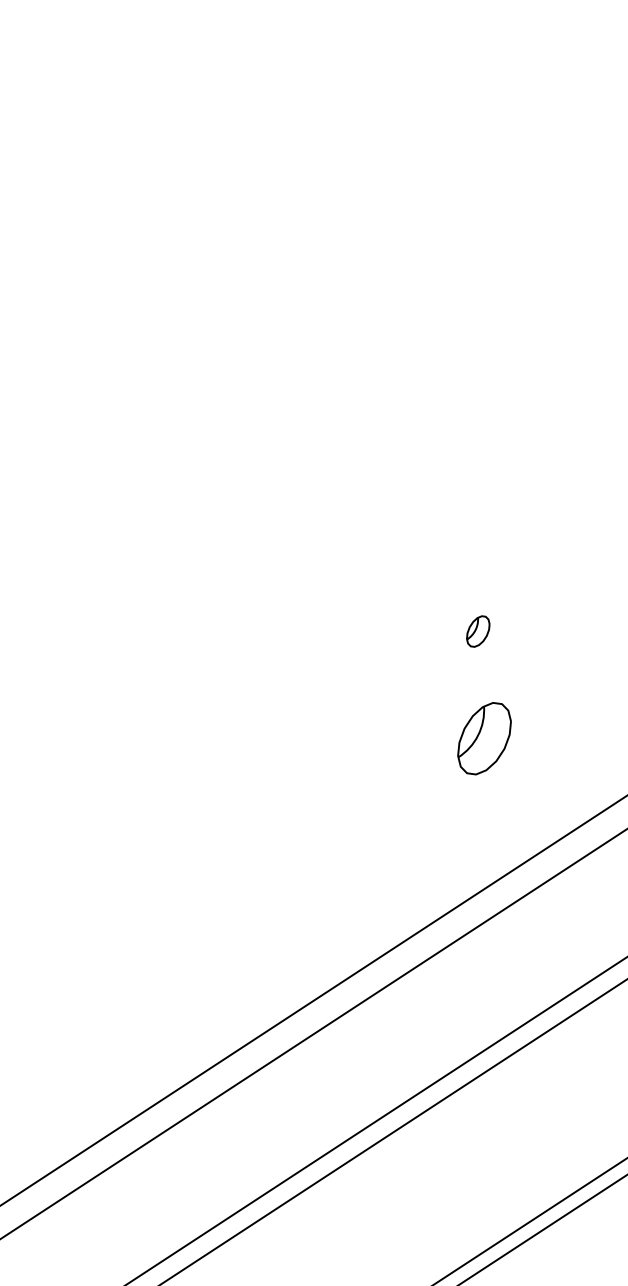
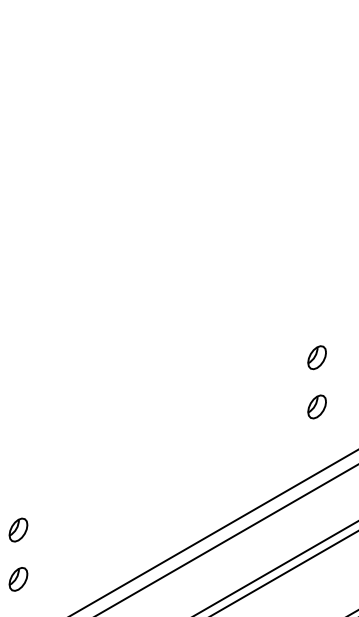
part: (476, 630) -> (316, 357), size x1.67
part: (482, 737) -> (316, 406), size x0.71

